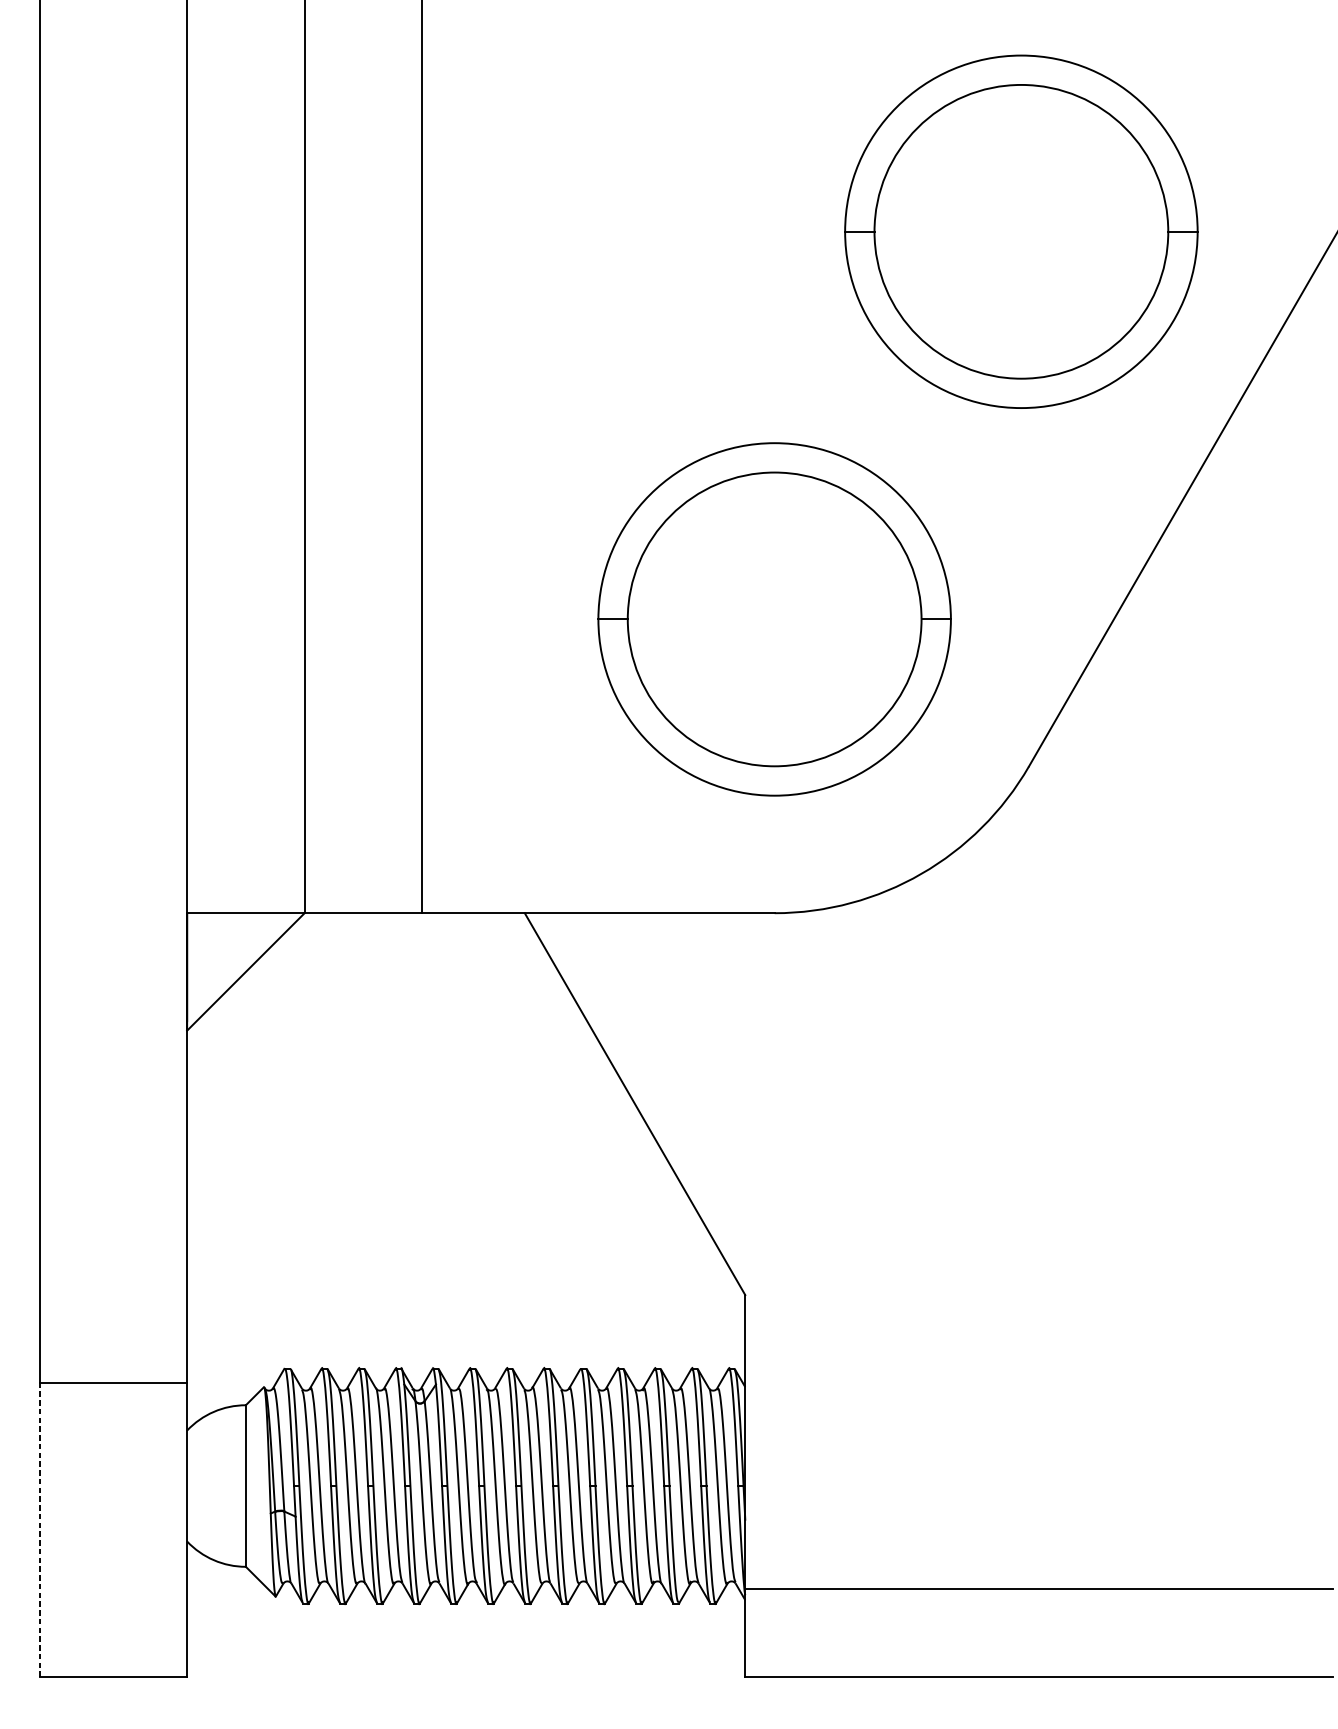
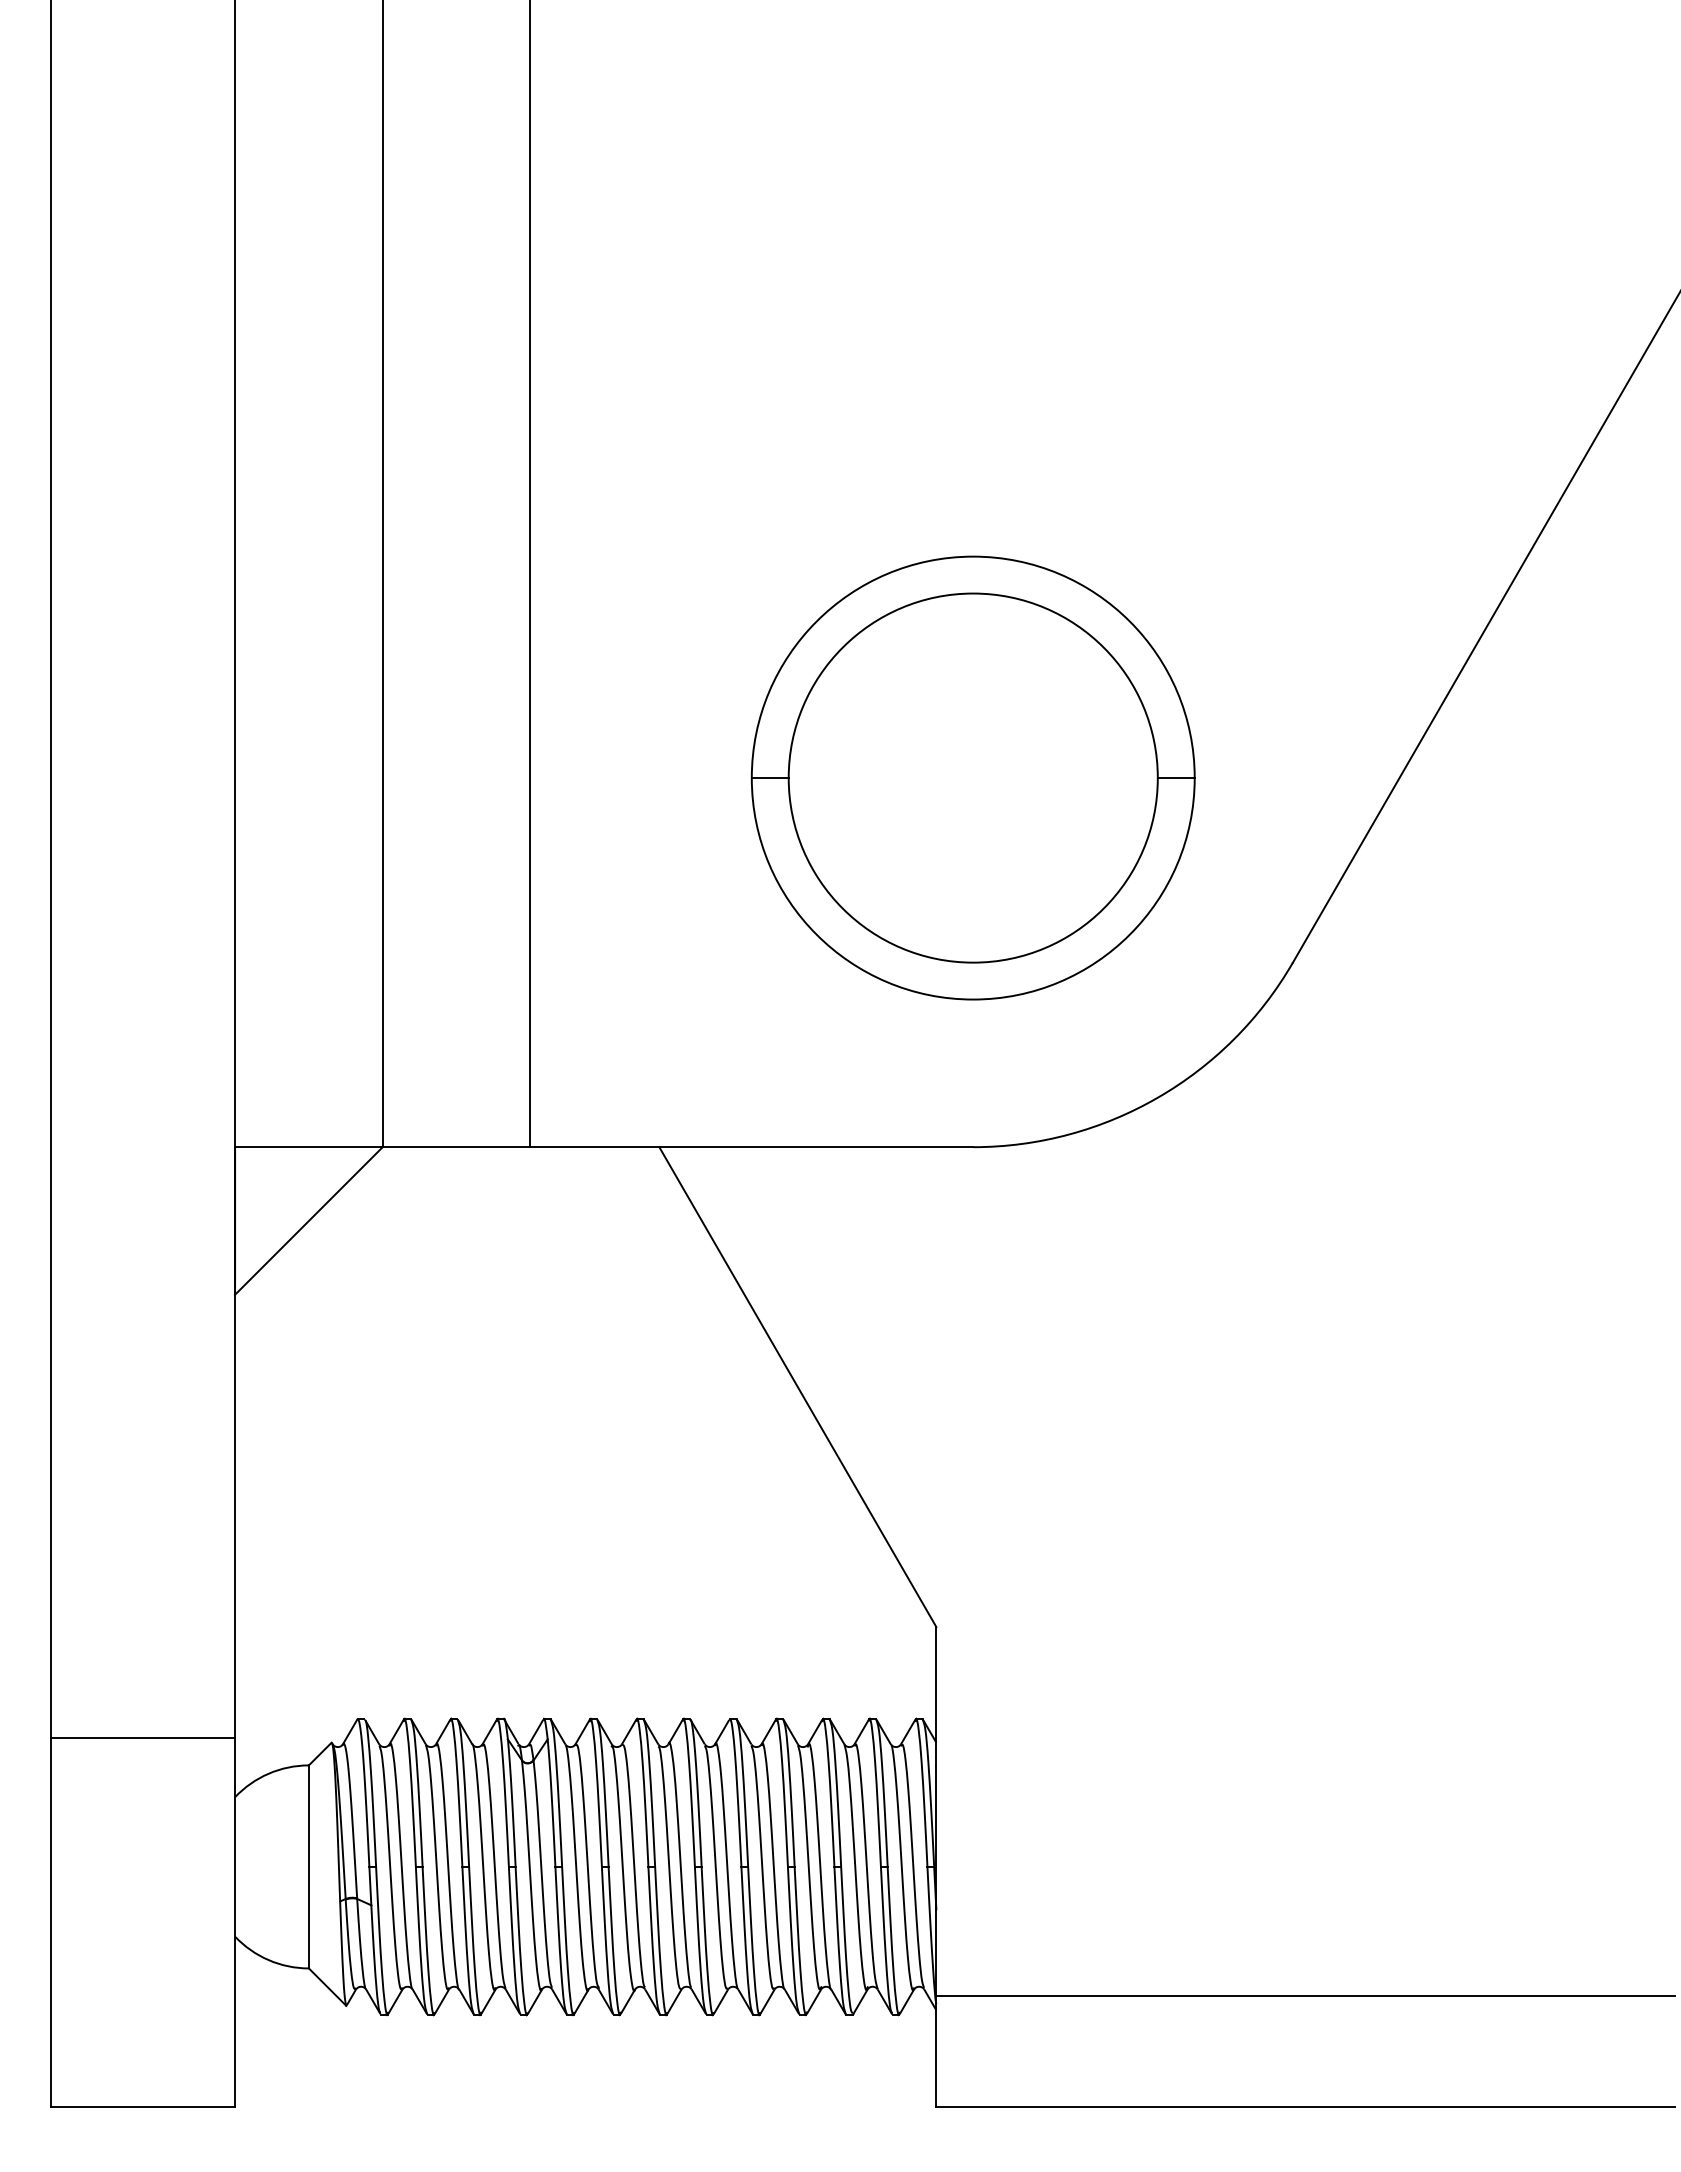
part: (1020, 231) -> (1282, 290), removed
line: (40, 1530) -> (50, 1922), dashed -> solid

